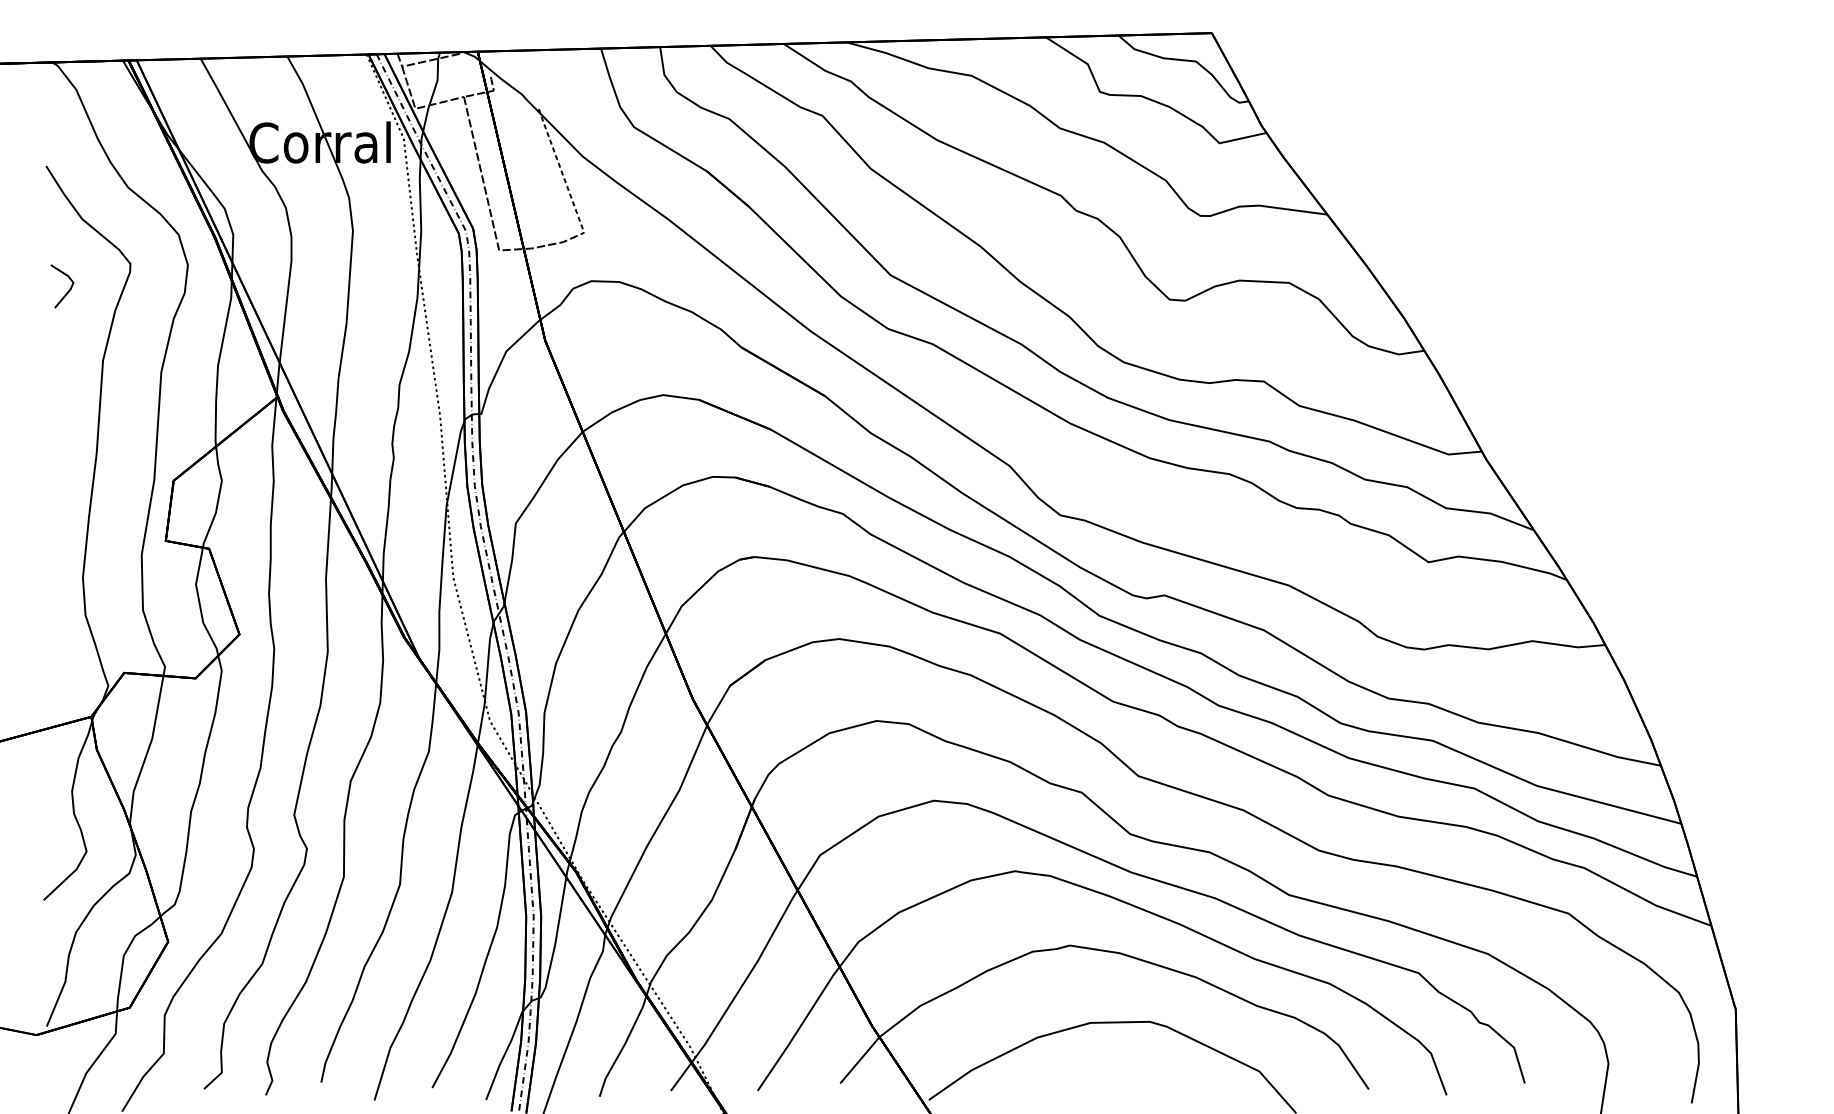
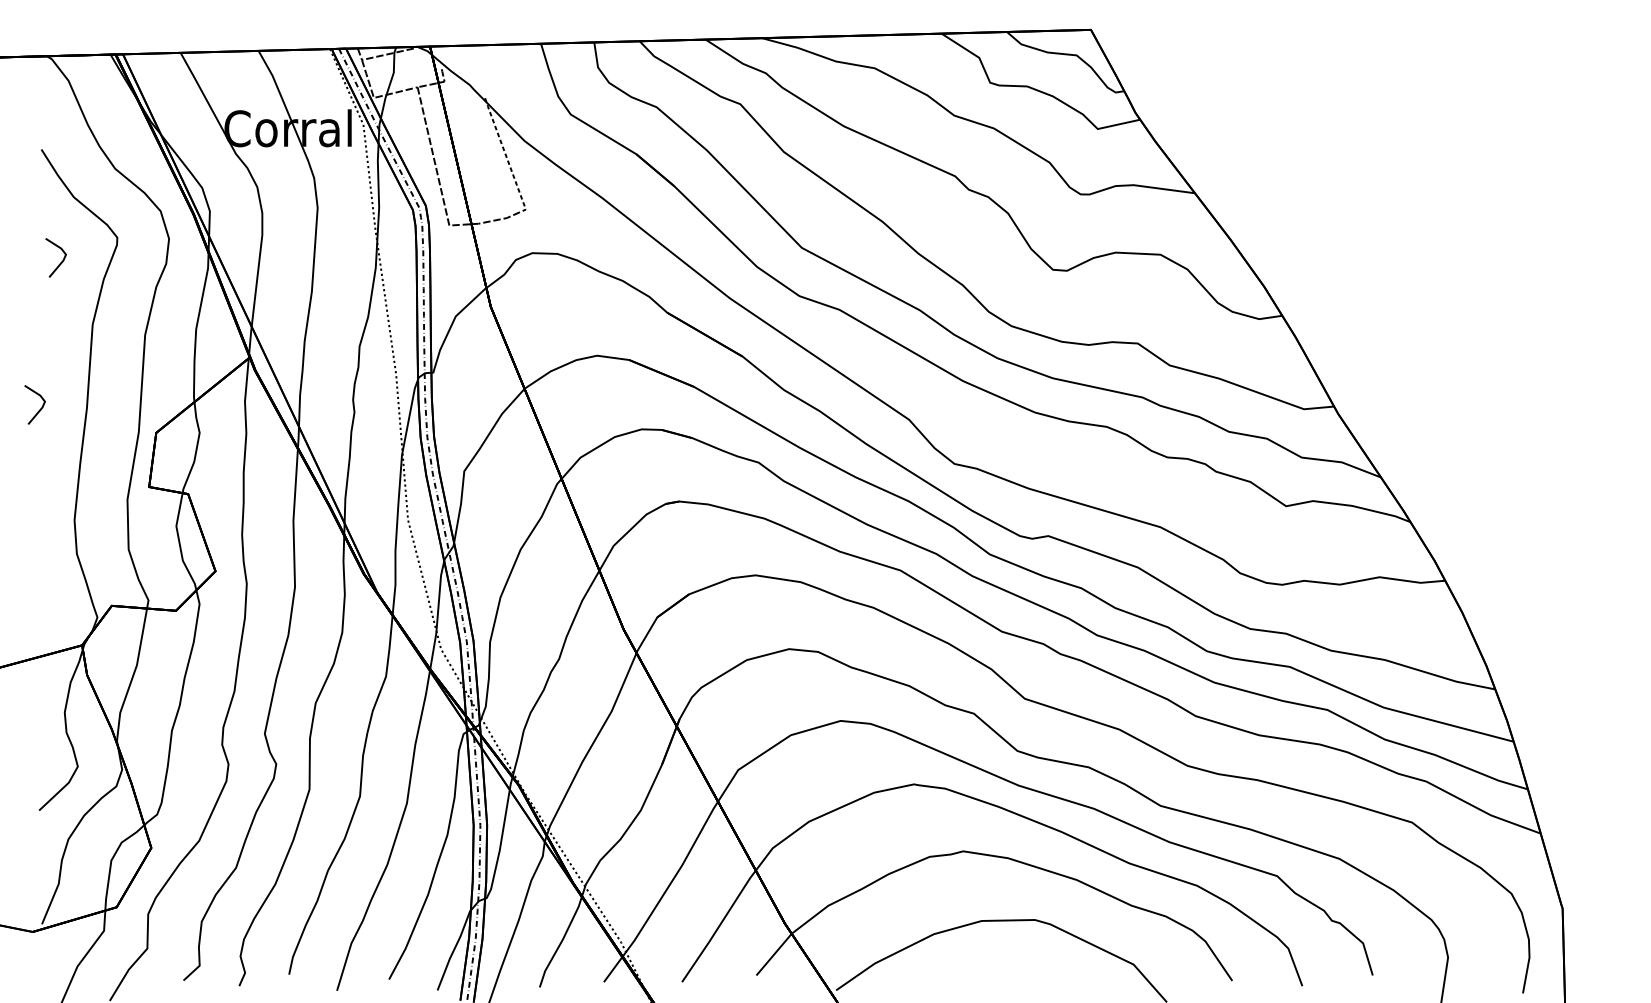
line: (43, 454) -> (39, 409), added

